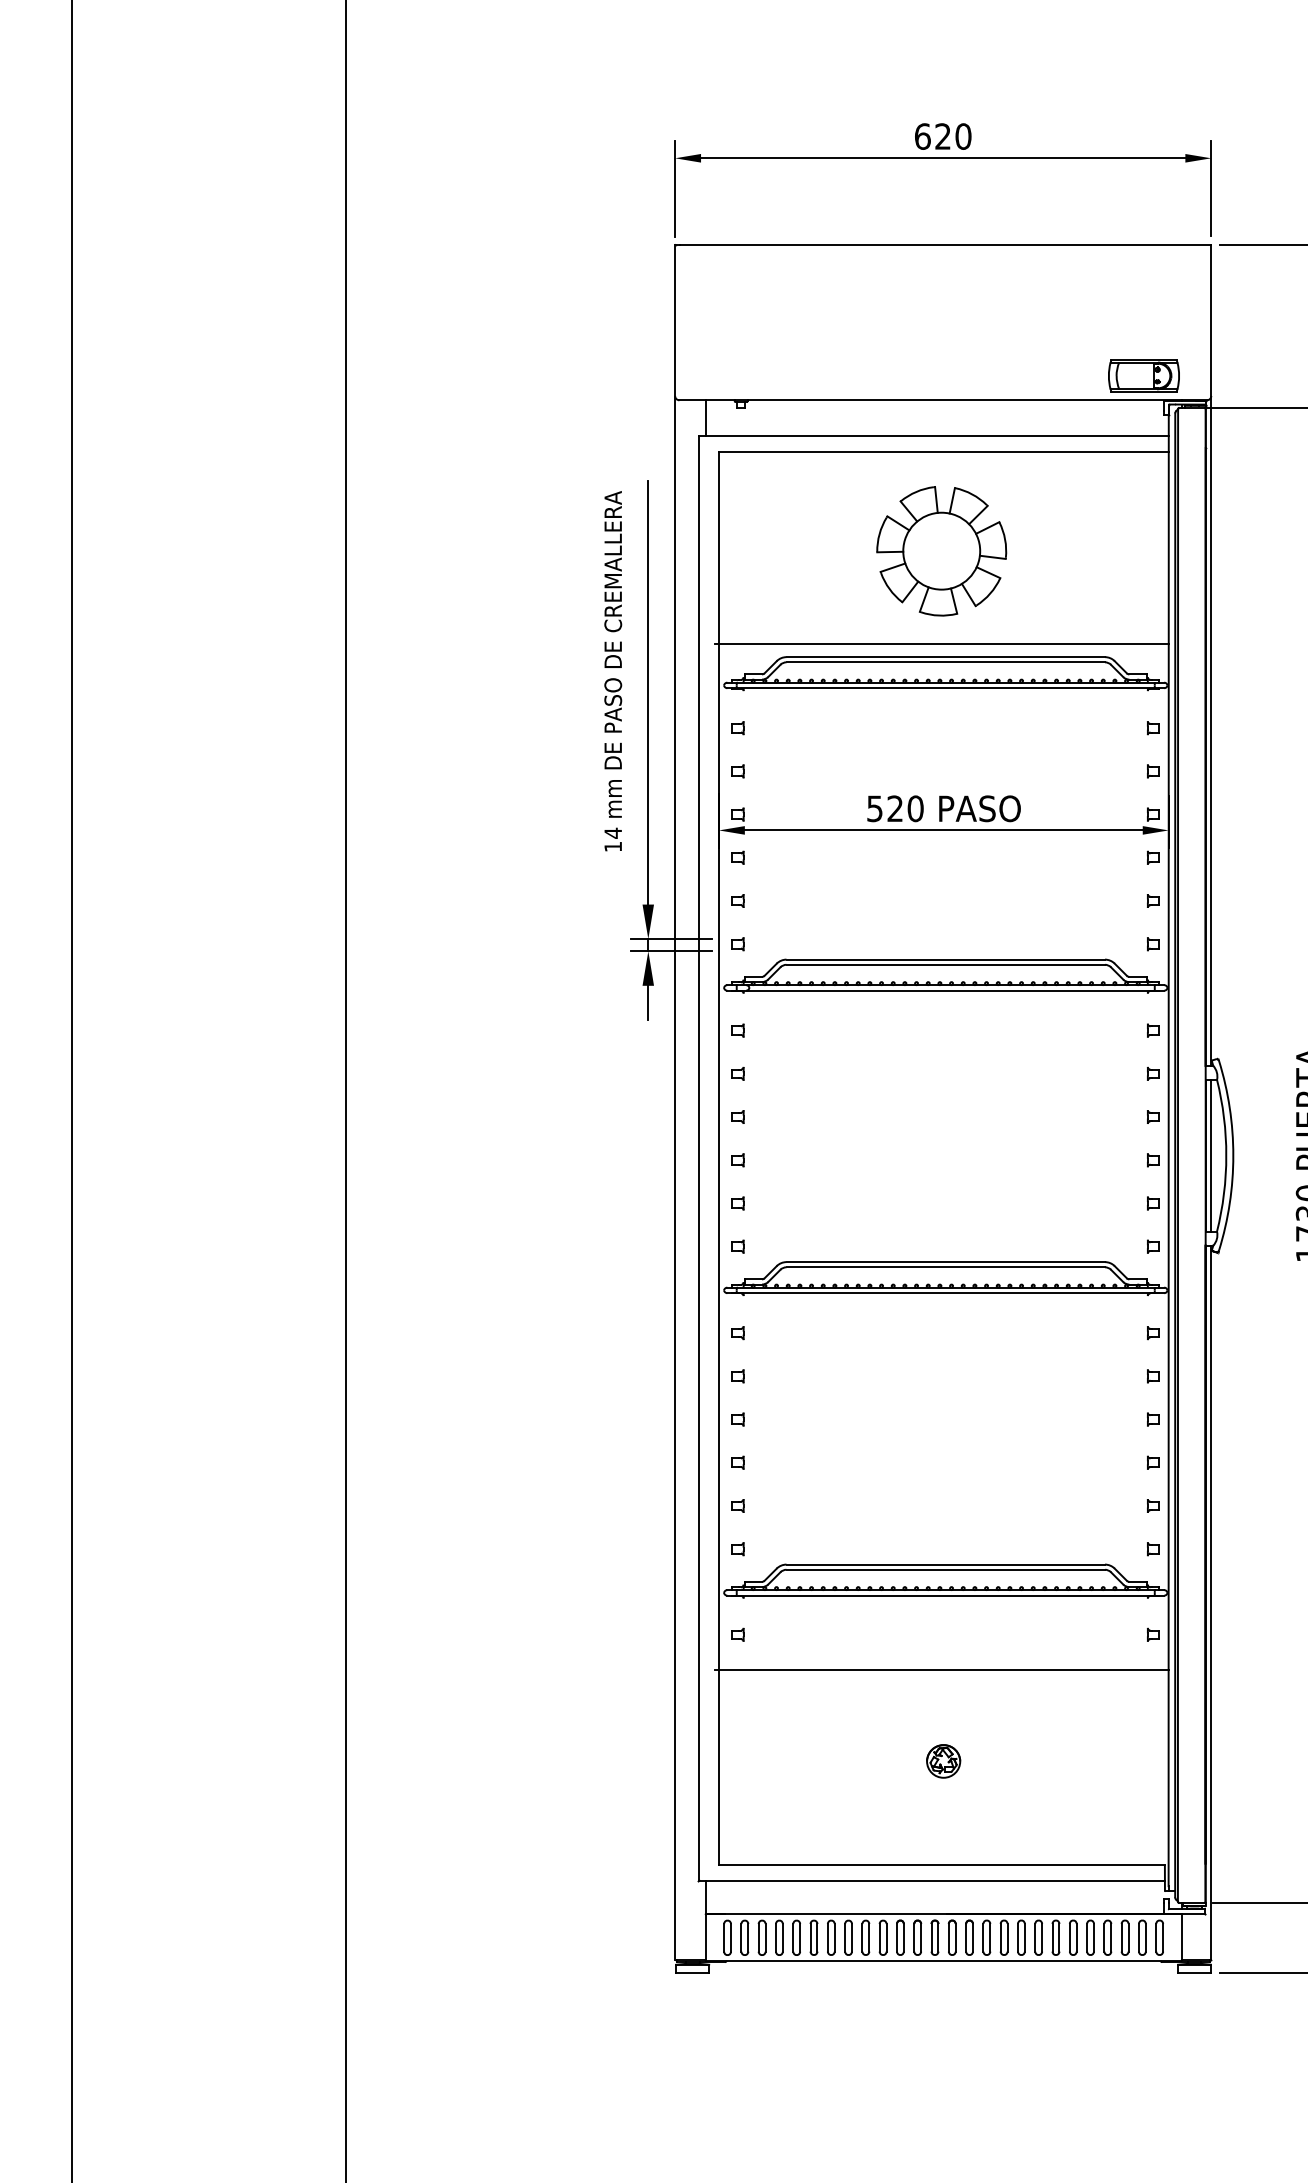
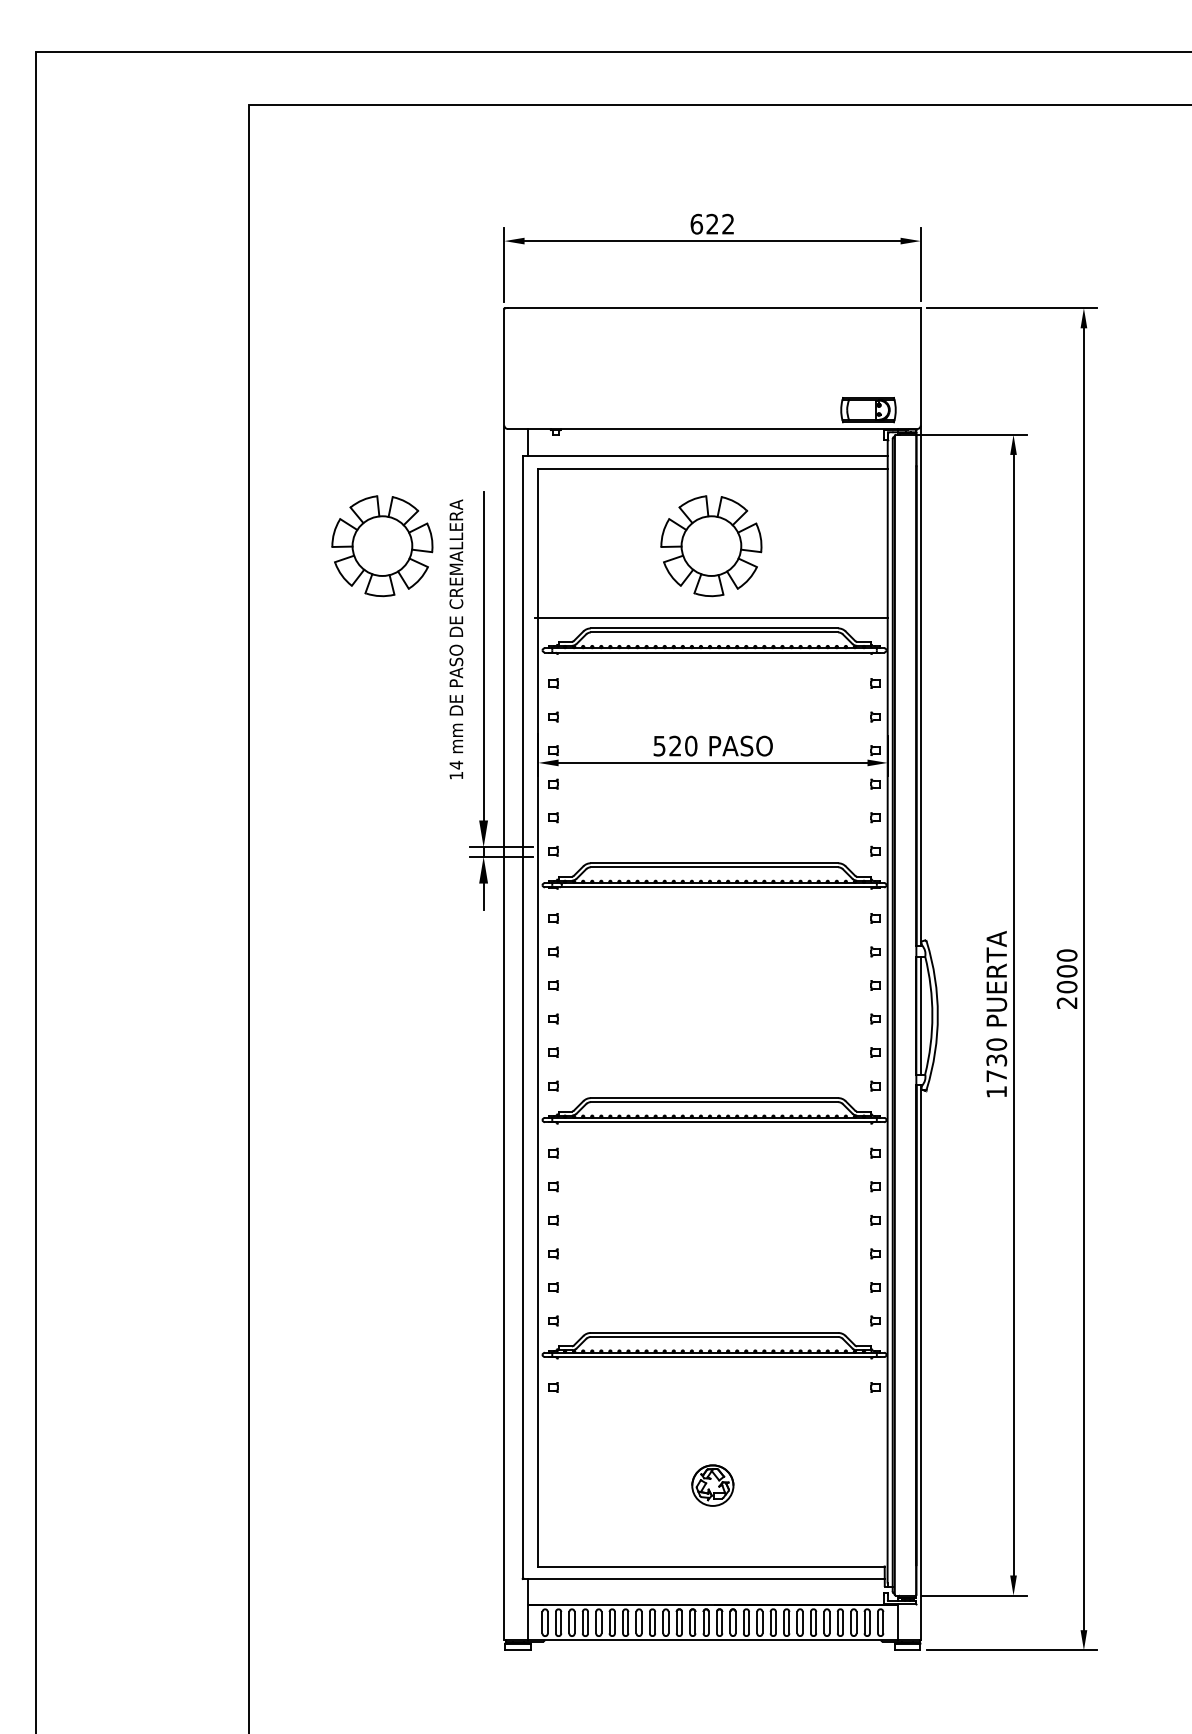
text: (963, 136) -> (728, 224), 620 -> 622
part: (518, 551) -> (382, 546), added
line: (941, 1669) -> (711, 1414), removed
part: (943, 1761) -> (712, 1485), size x1.6

